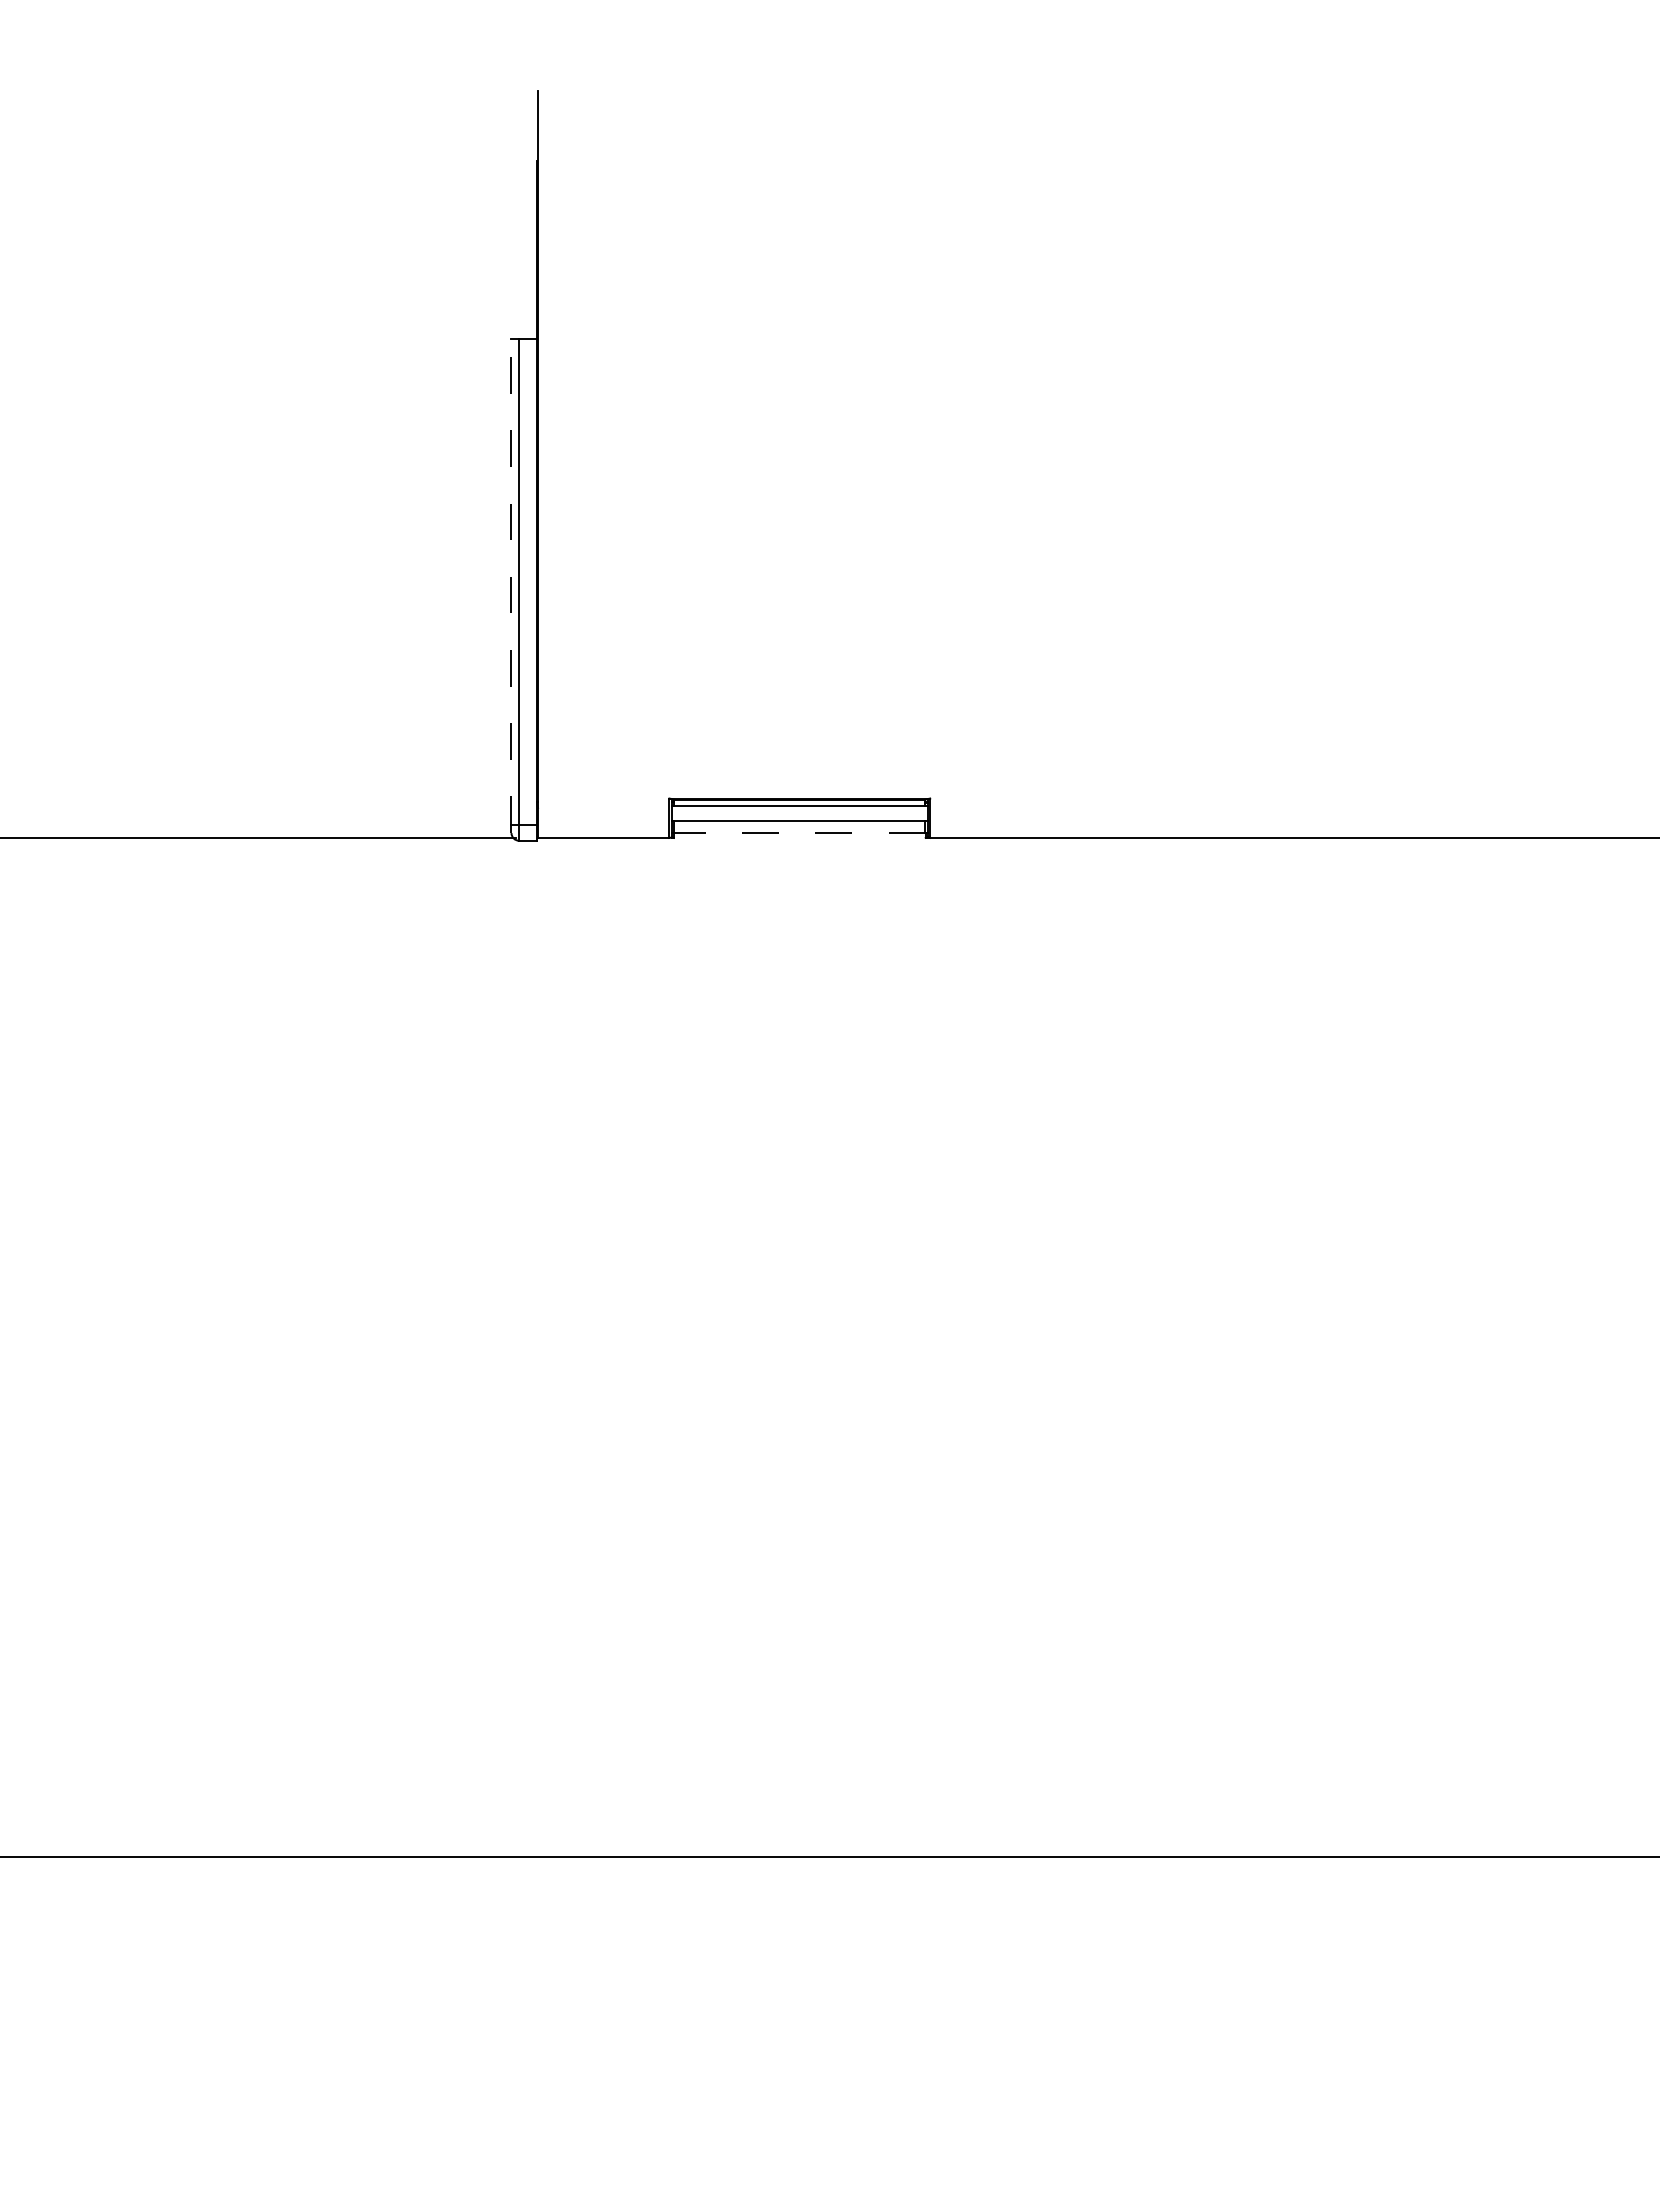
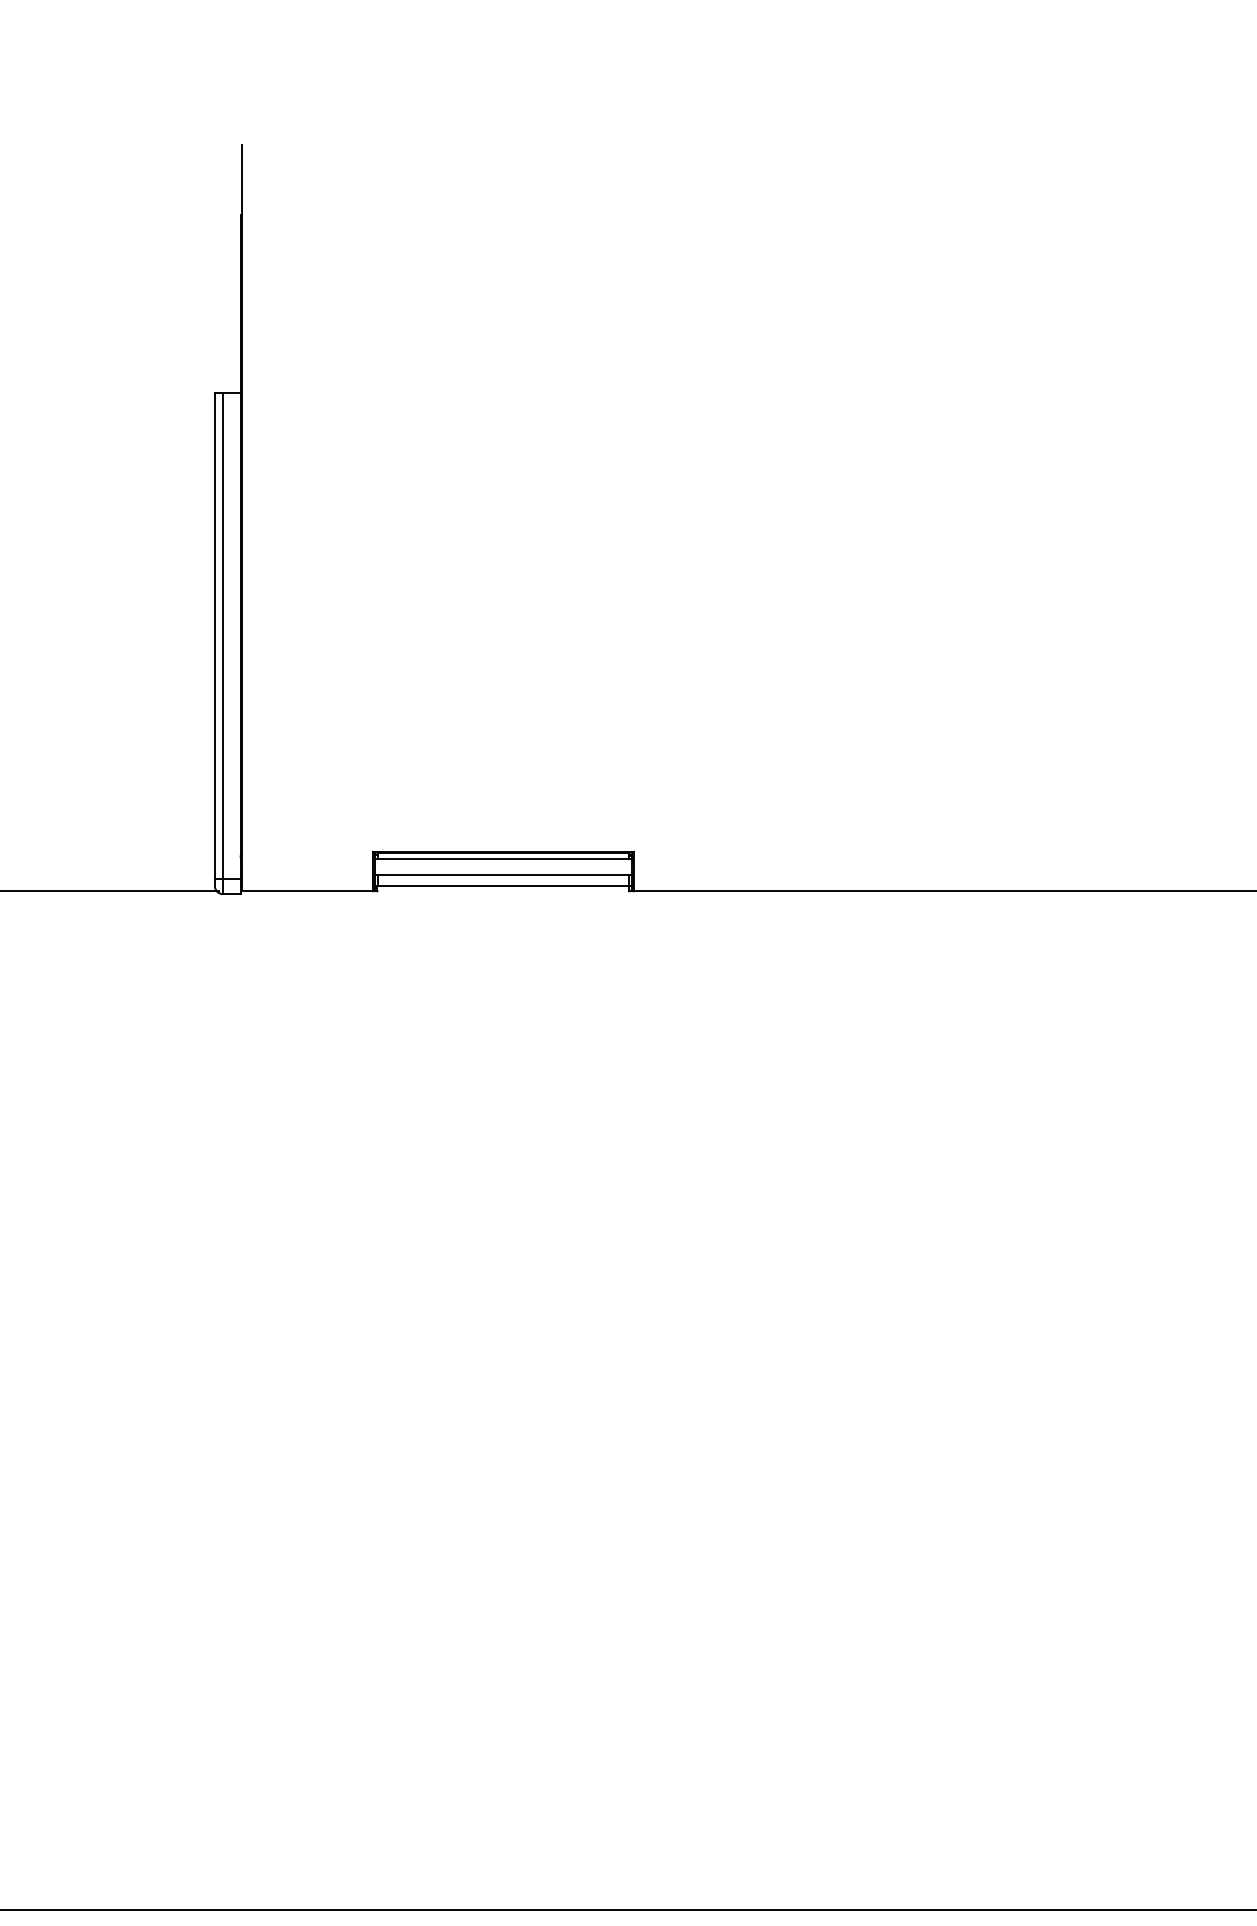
line: (511, 586) -> (215, 639), dashed -> solid
line: (799, 832) -> (503, 885), dashed -> solid

